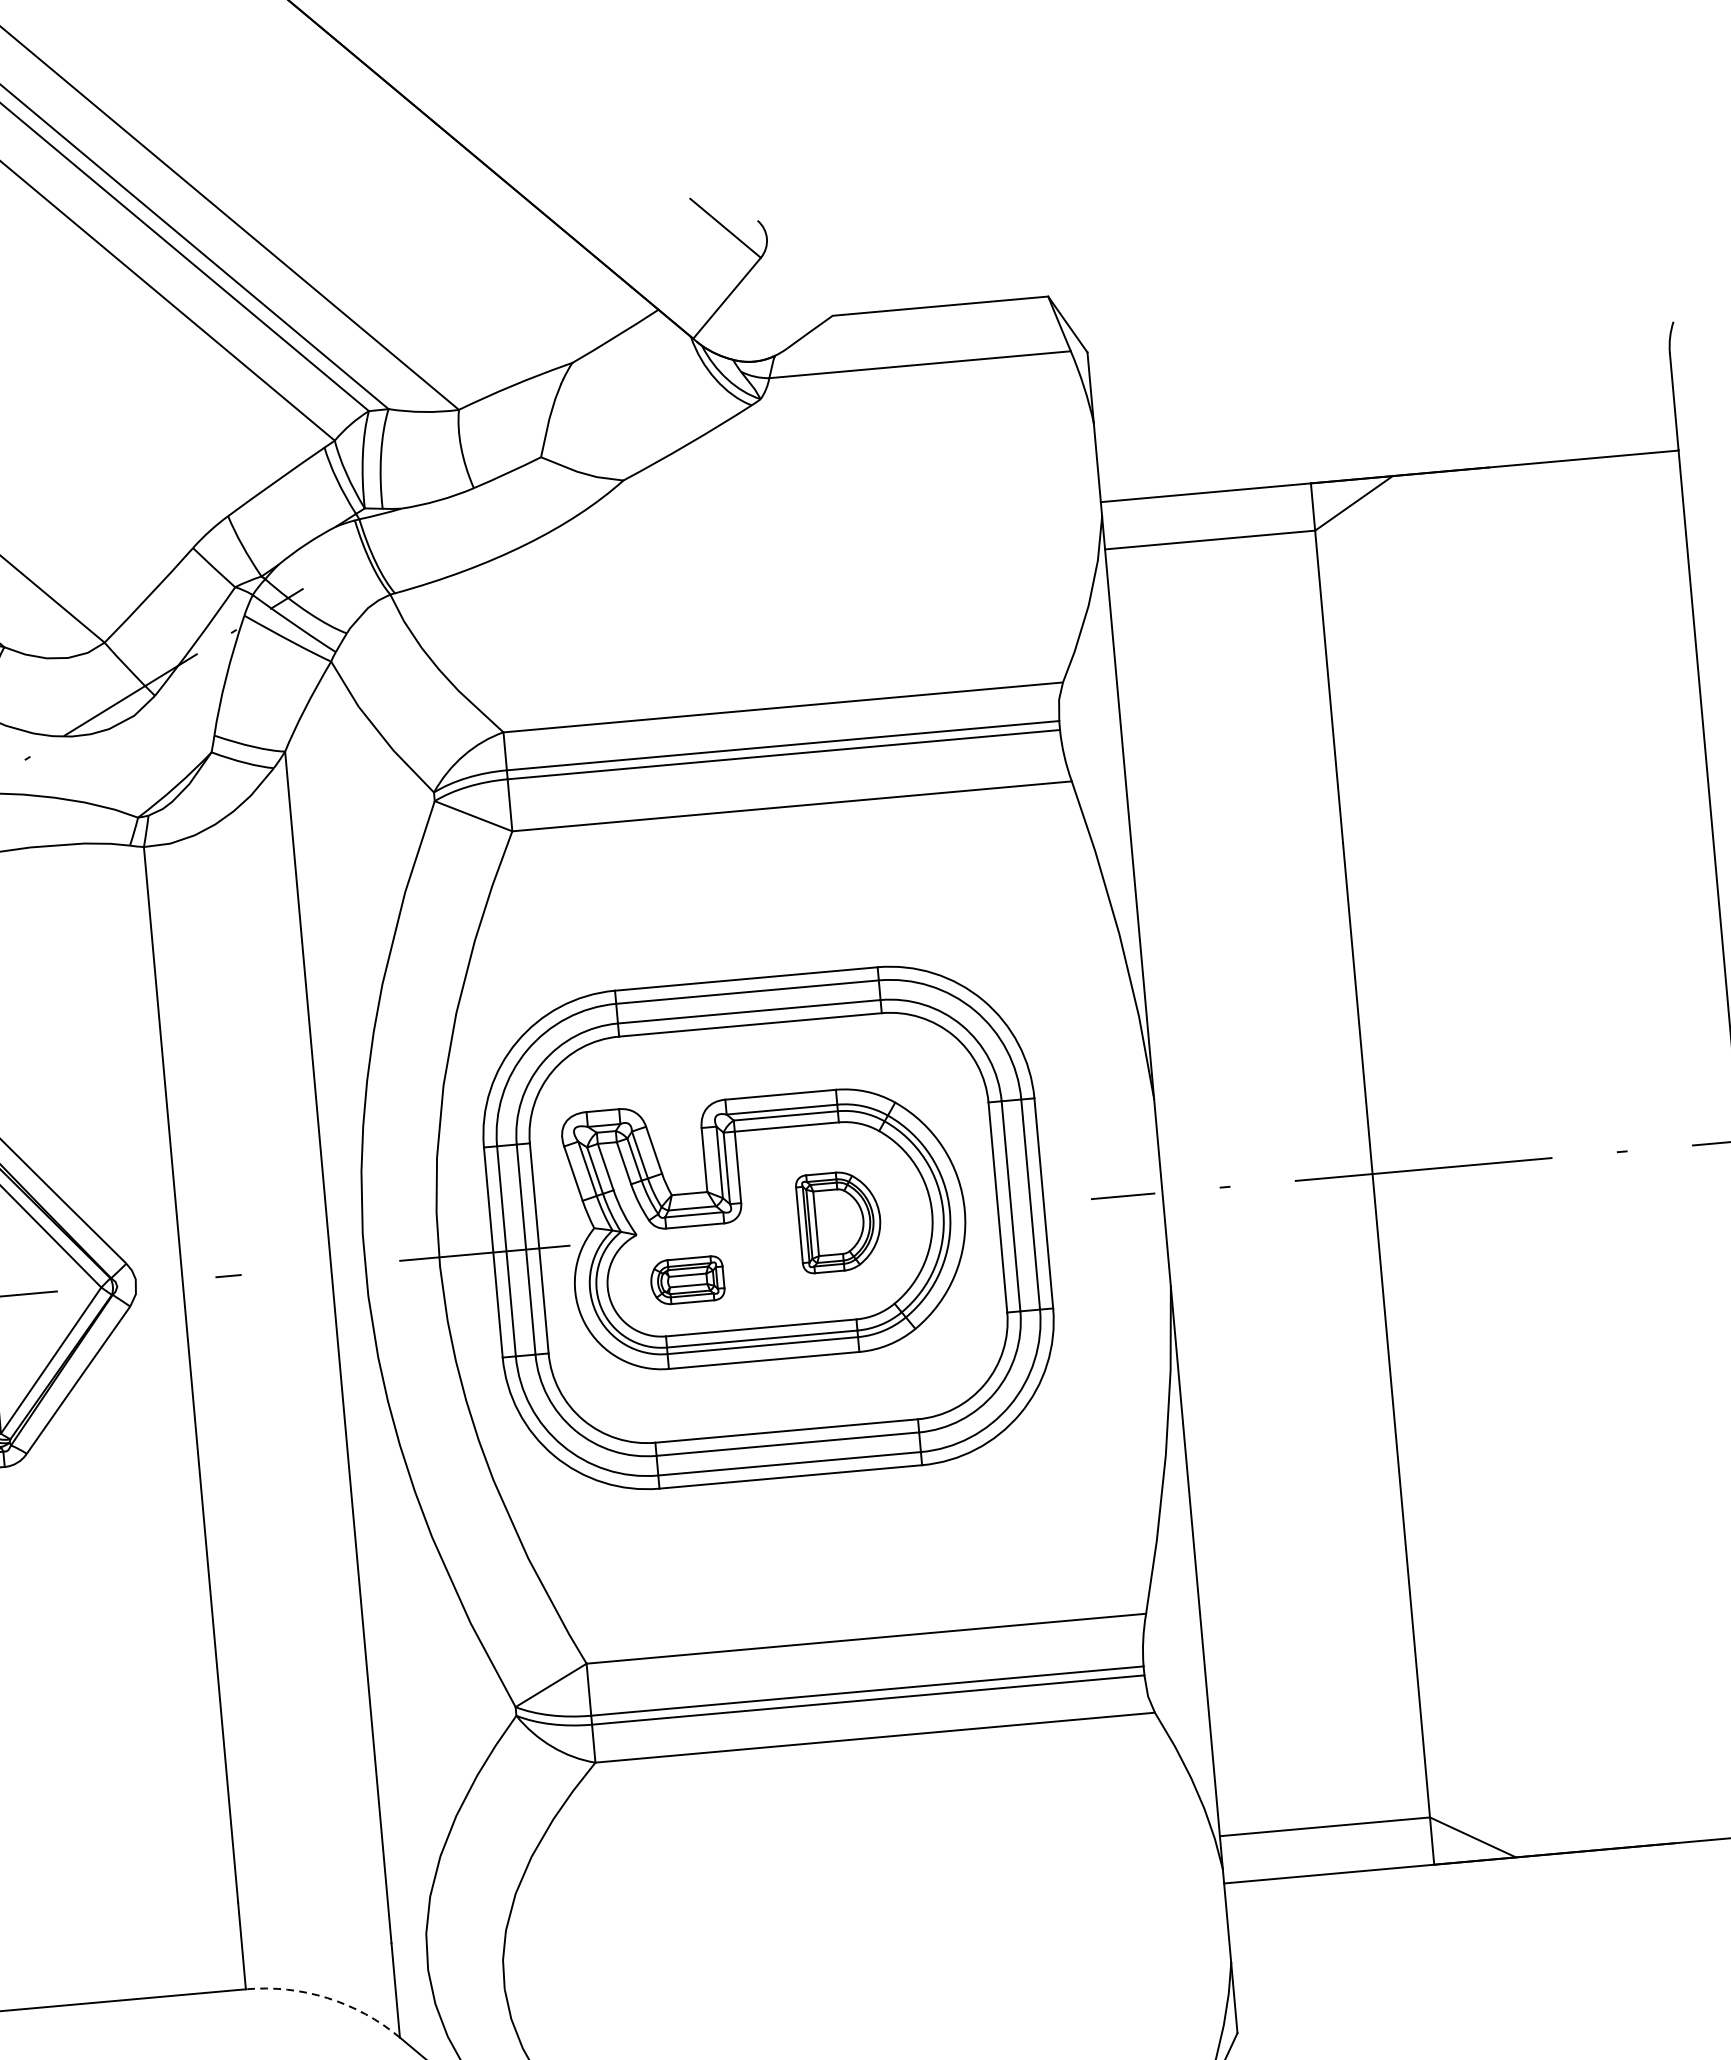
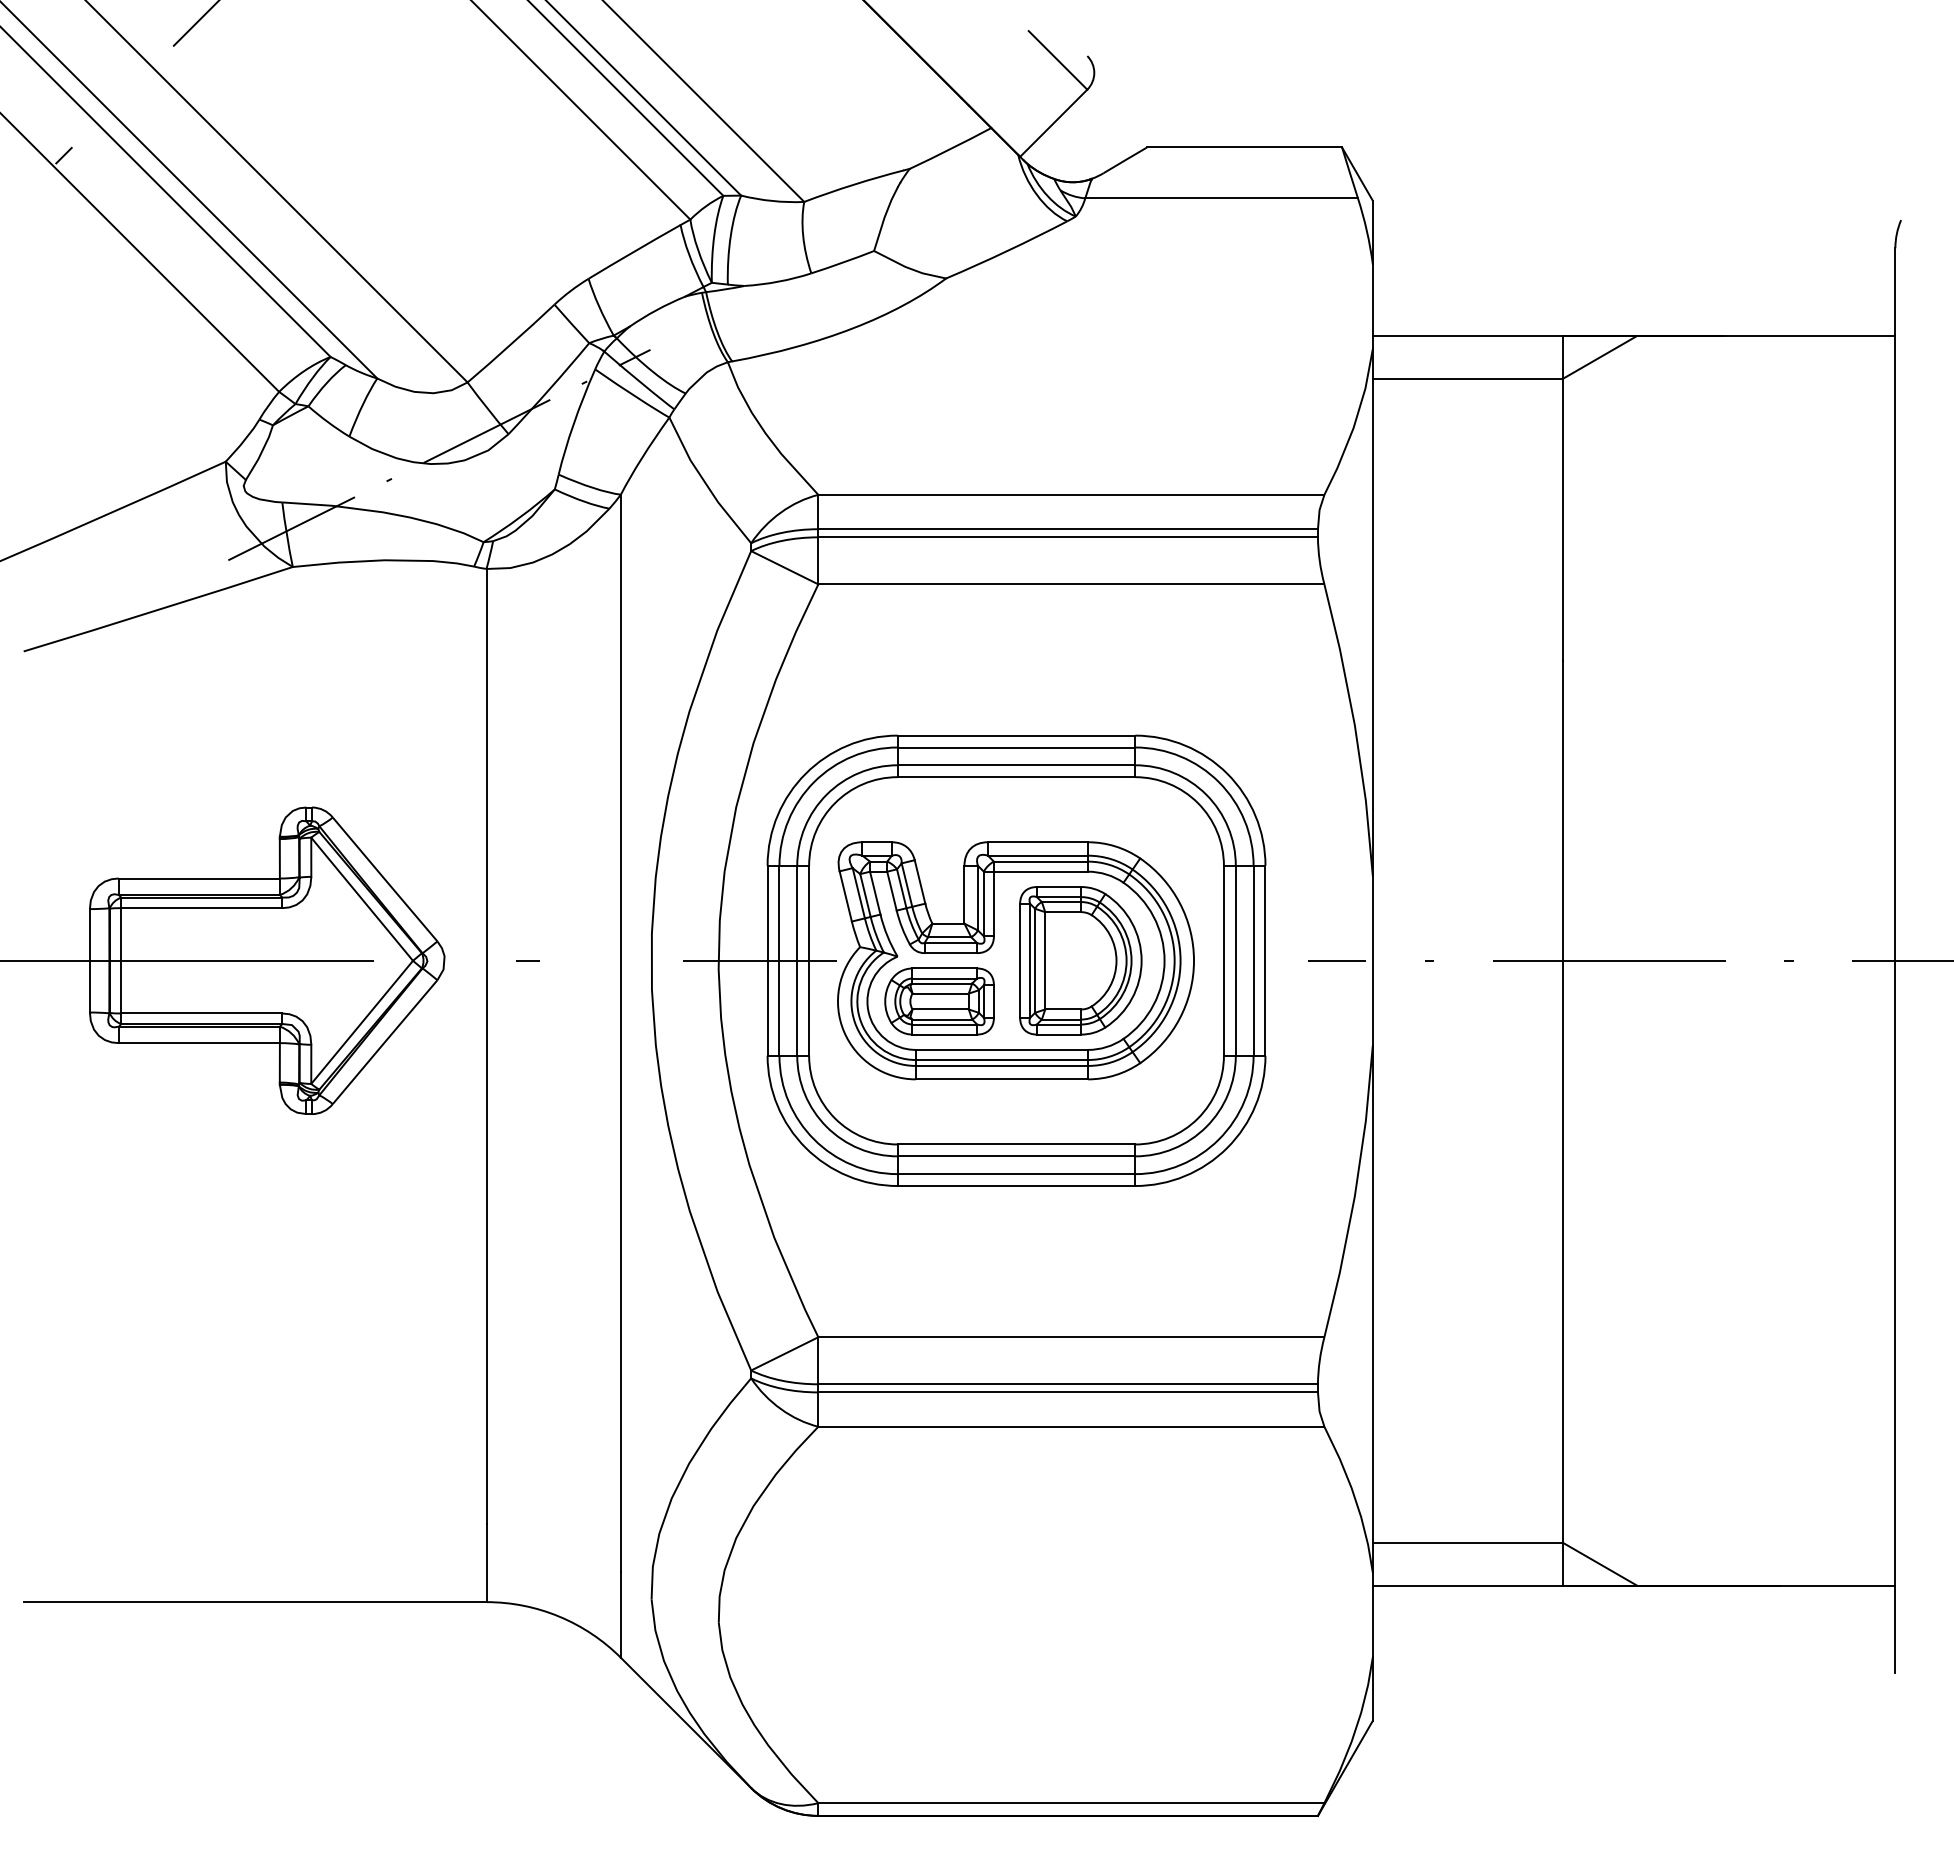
part: (839, 1221) -> (1080, 960), size x1.67
part: (687, 1280) -> (939, 1001), size x1.67
arc: (327, 1997) -> (559, 1616), dashed -> solid

